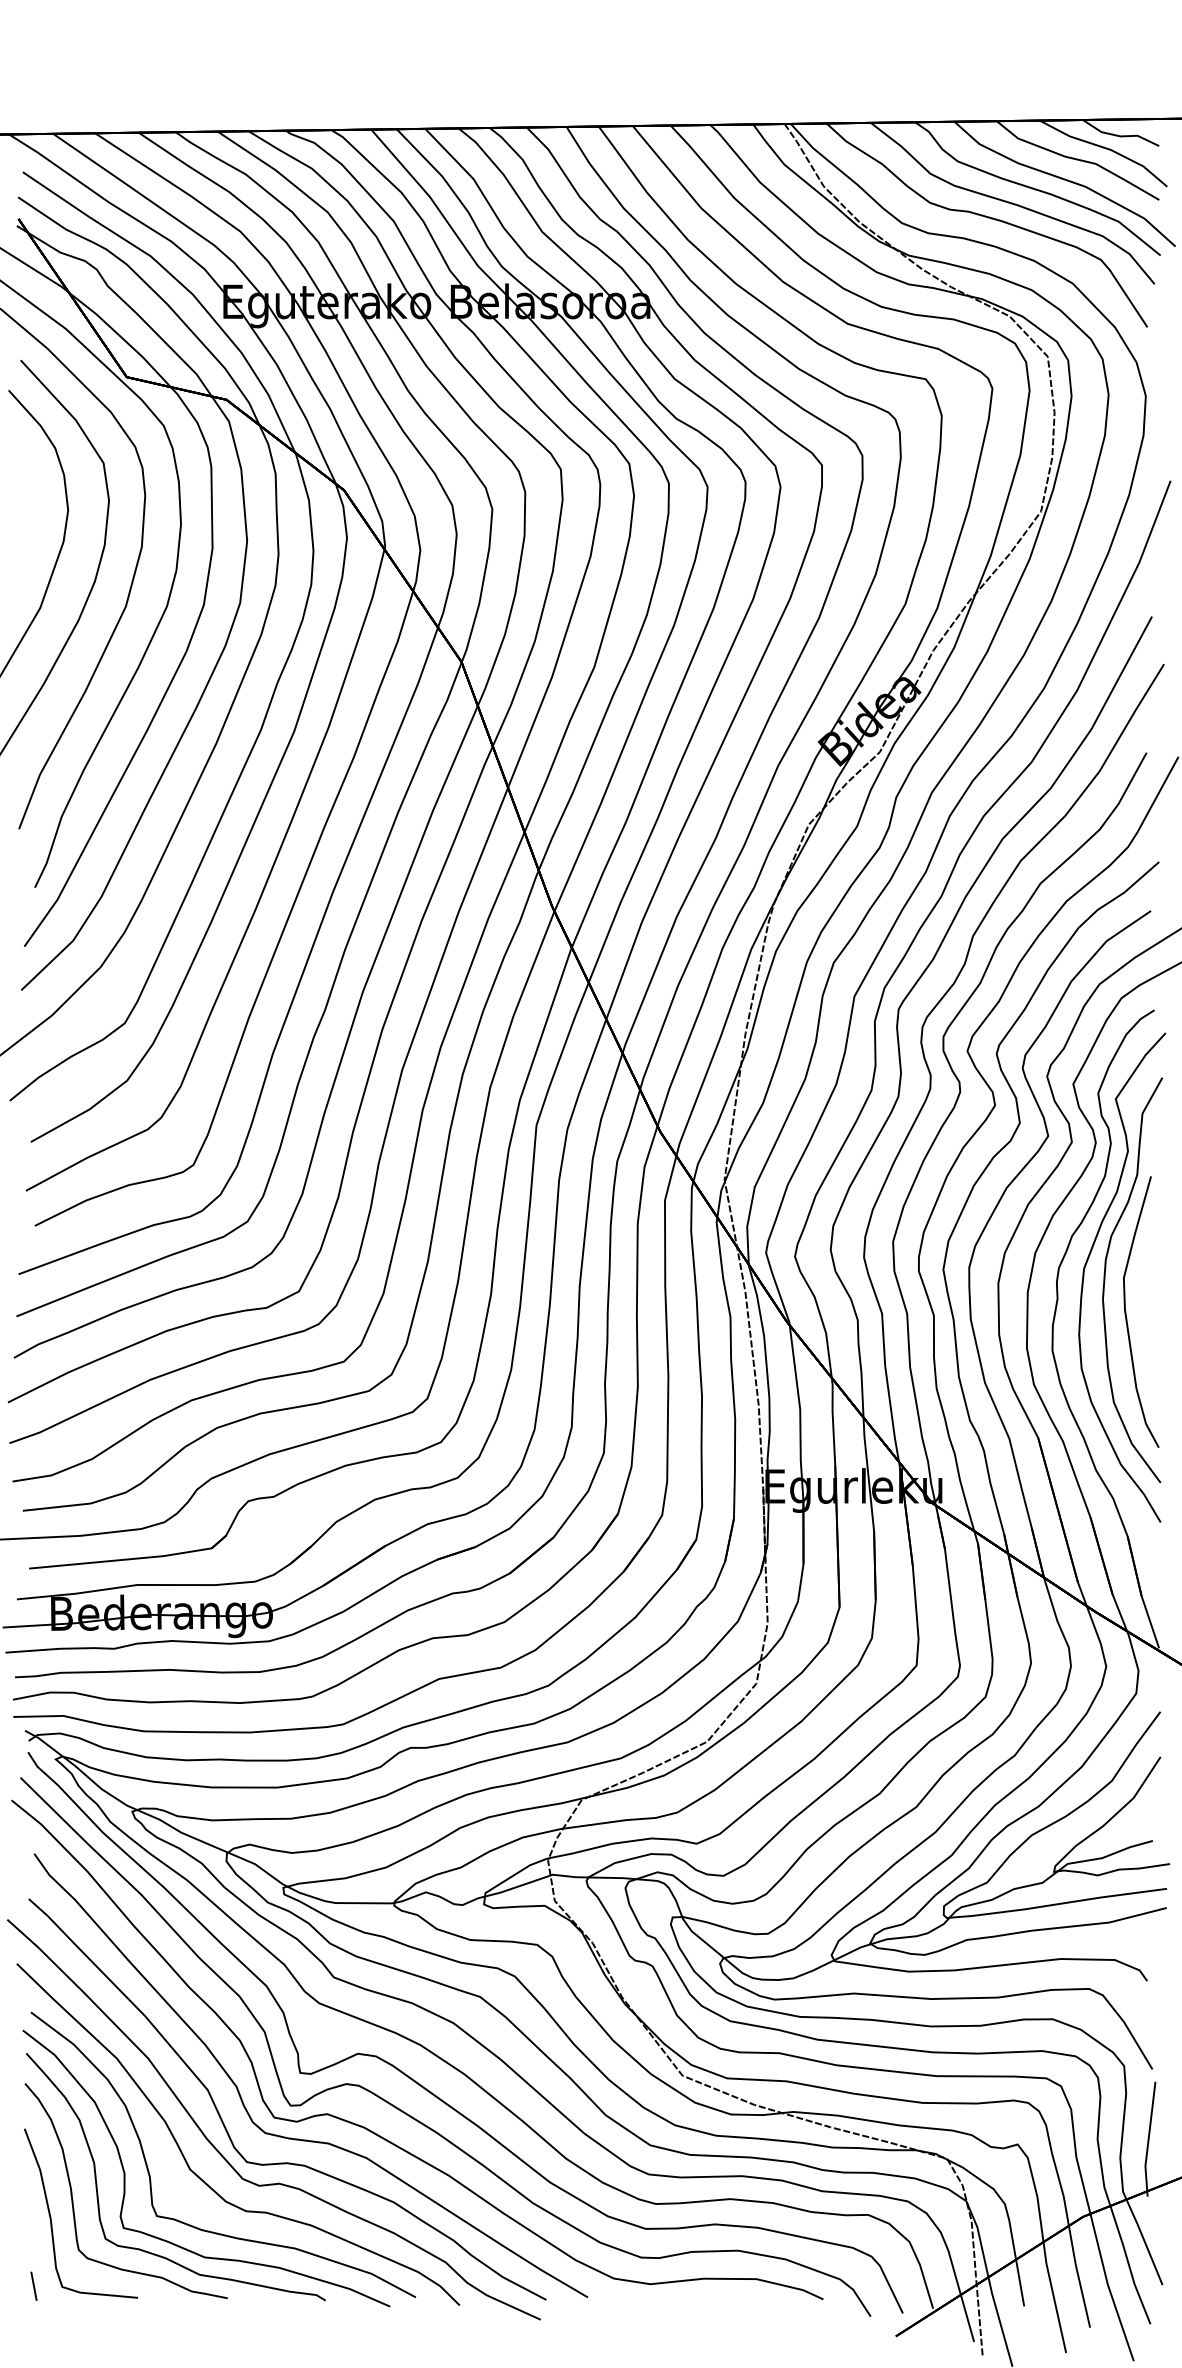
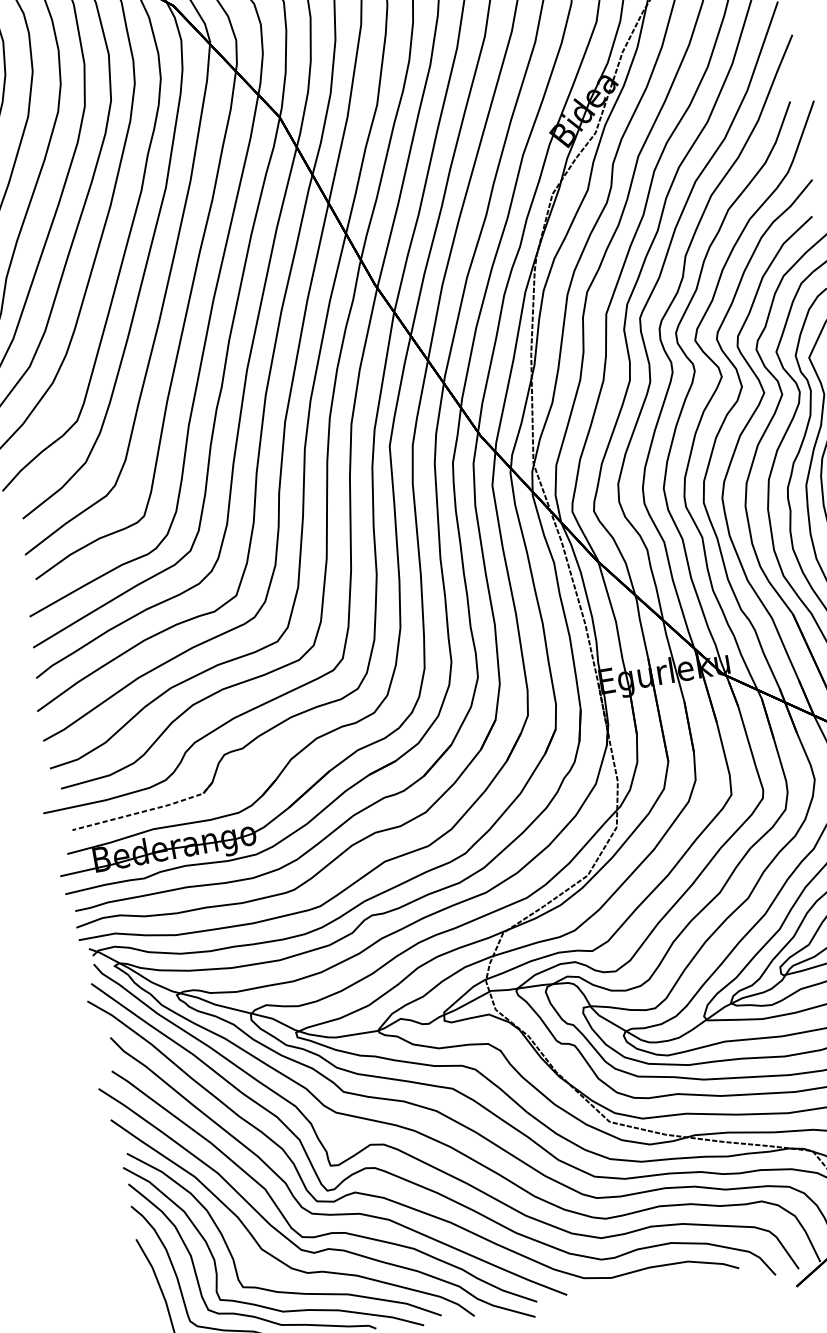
line: (131, 1559) -> (146, 811), solid -> dashed

